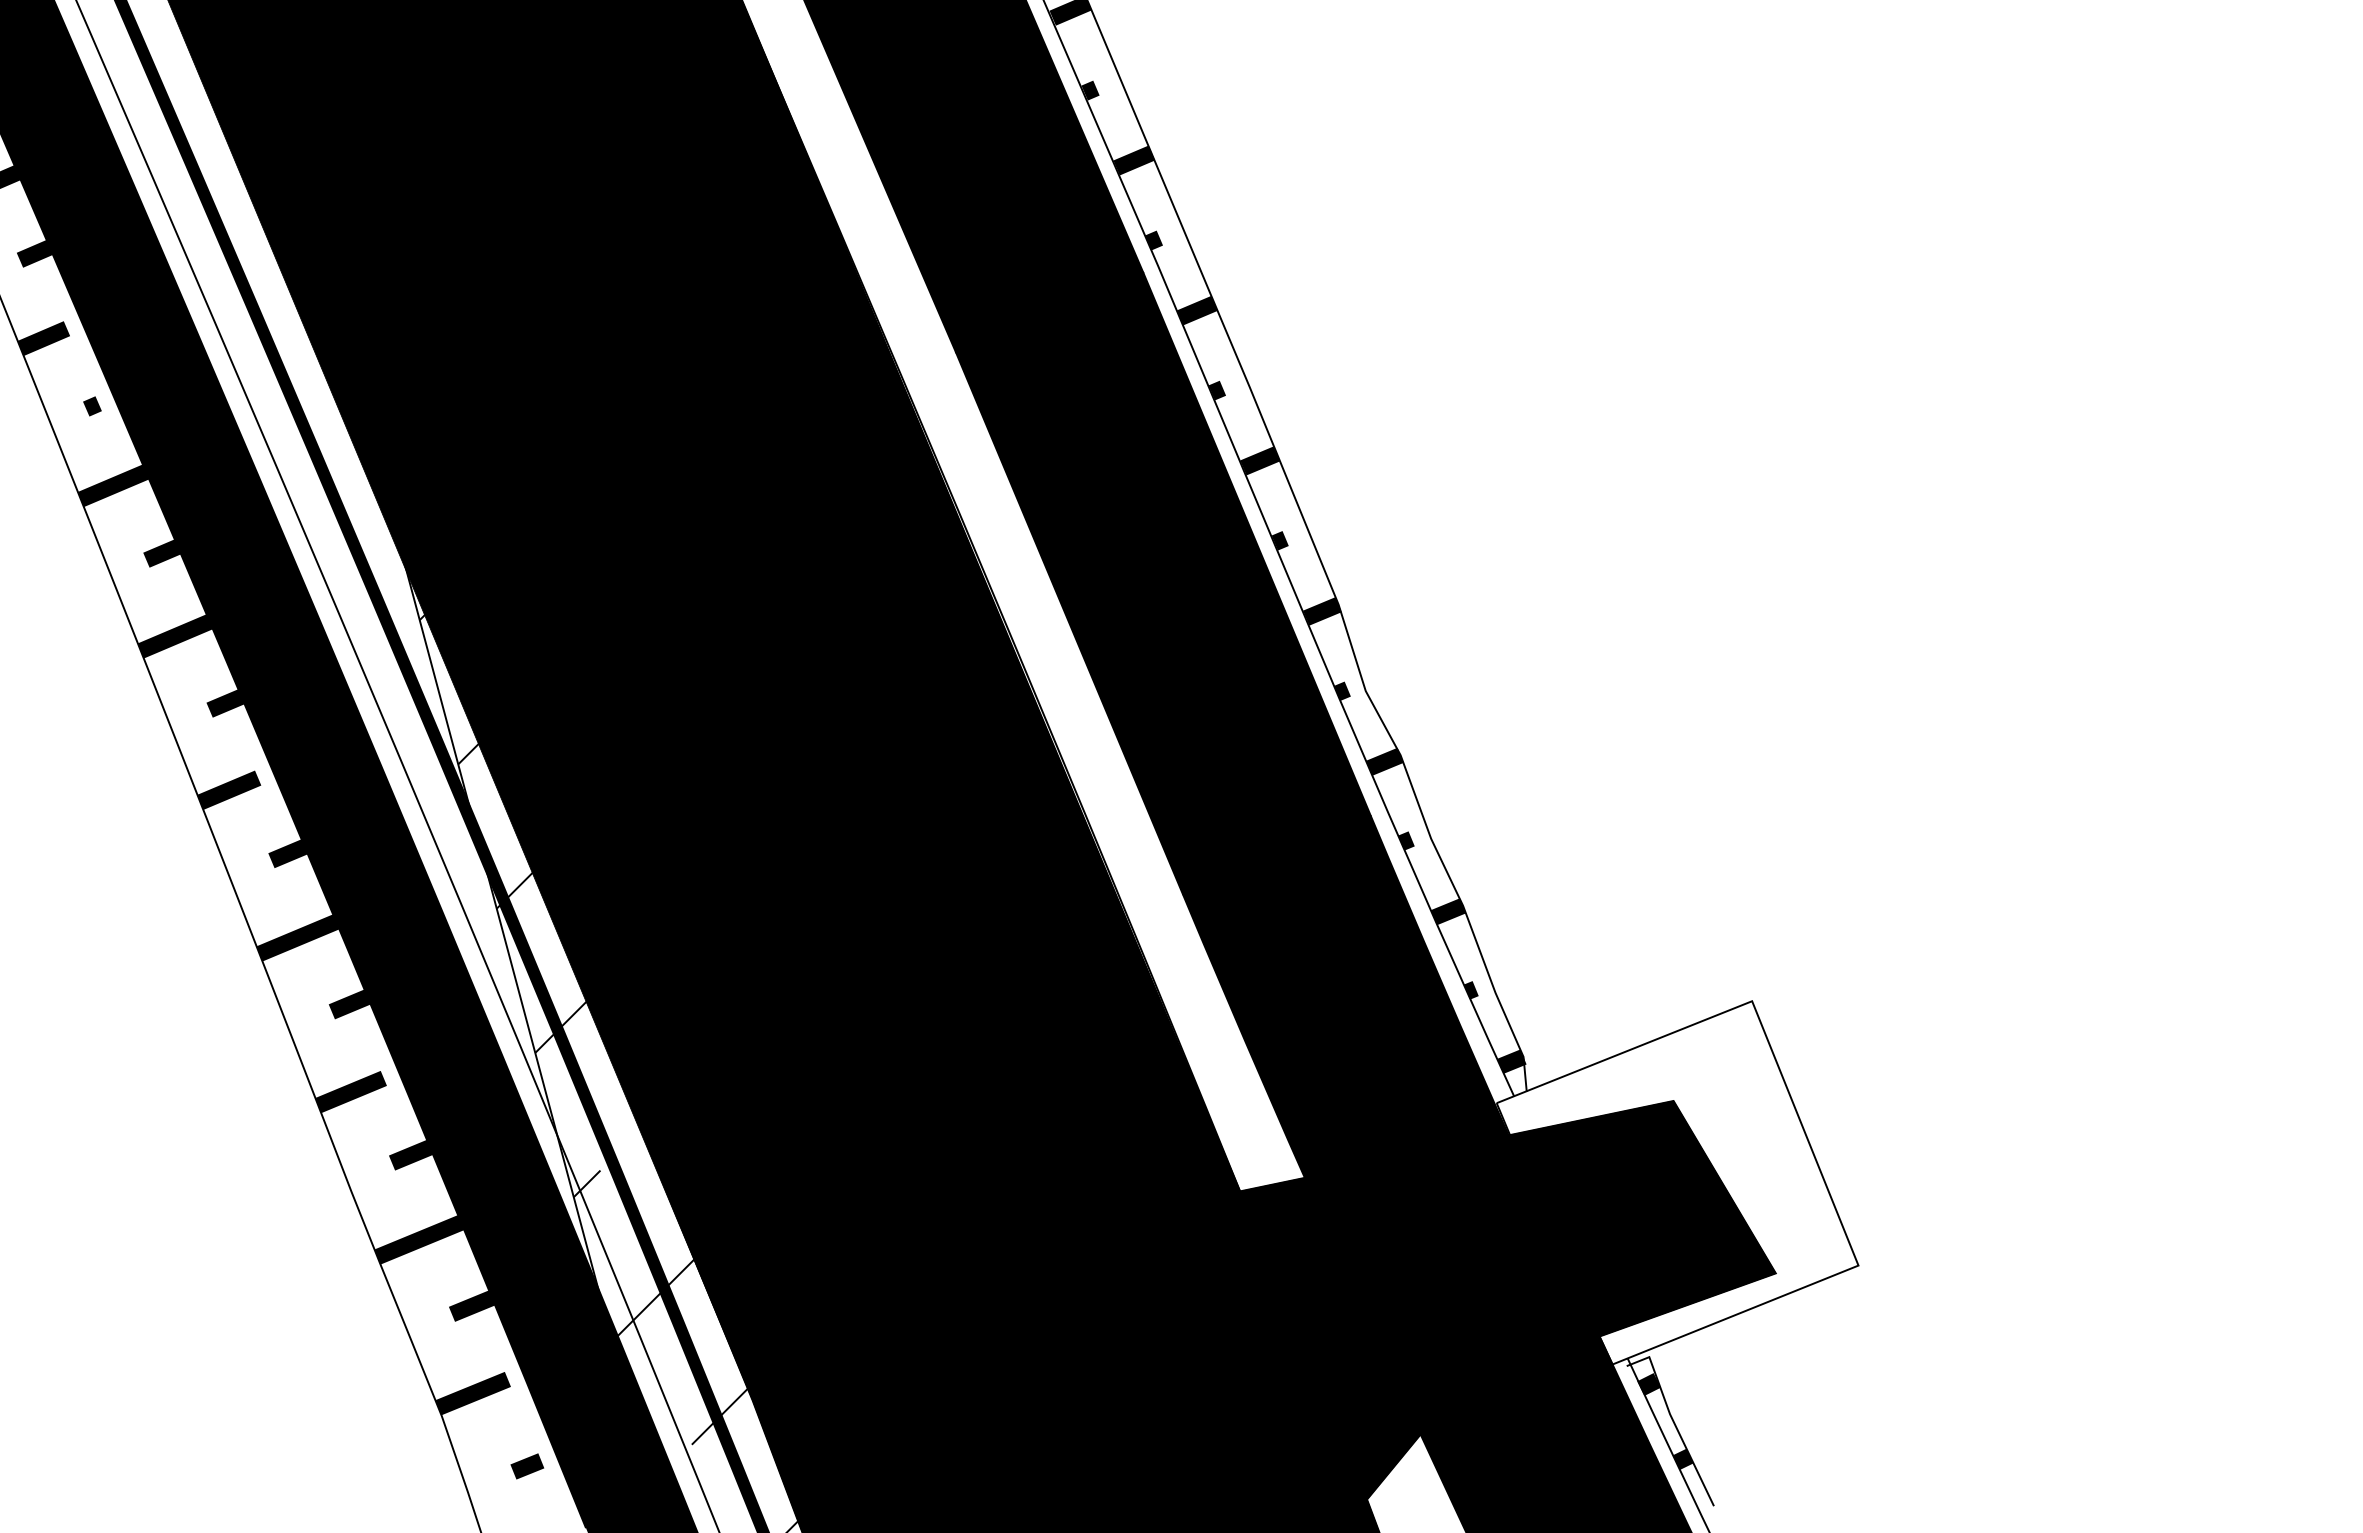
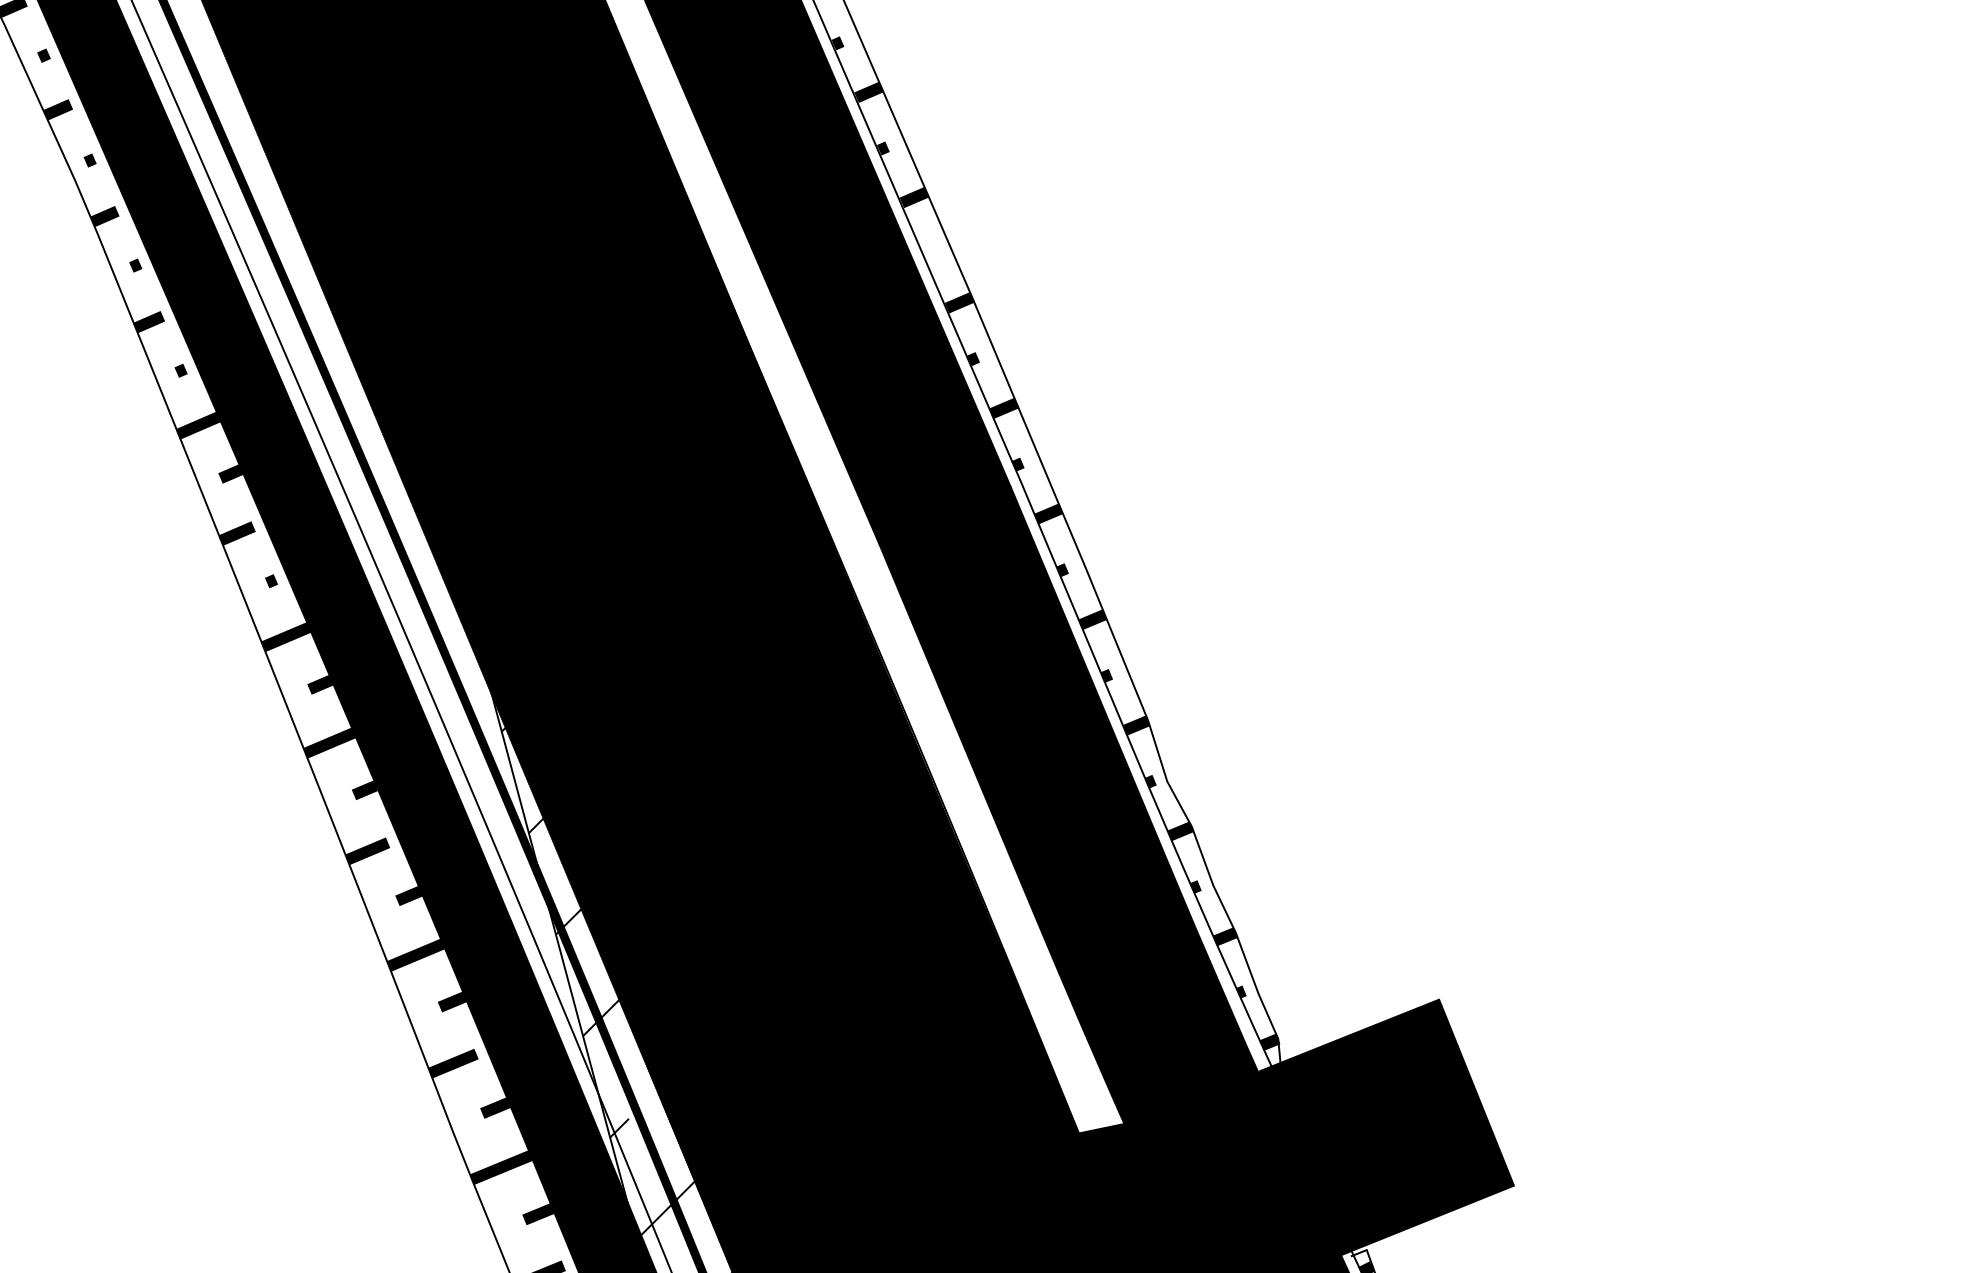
fill: (1668, 1182) -> (1380, 1127), added

